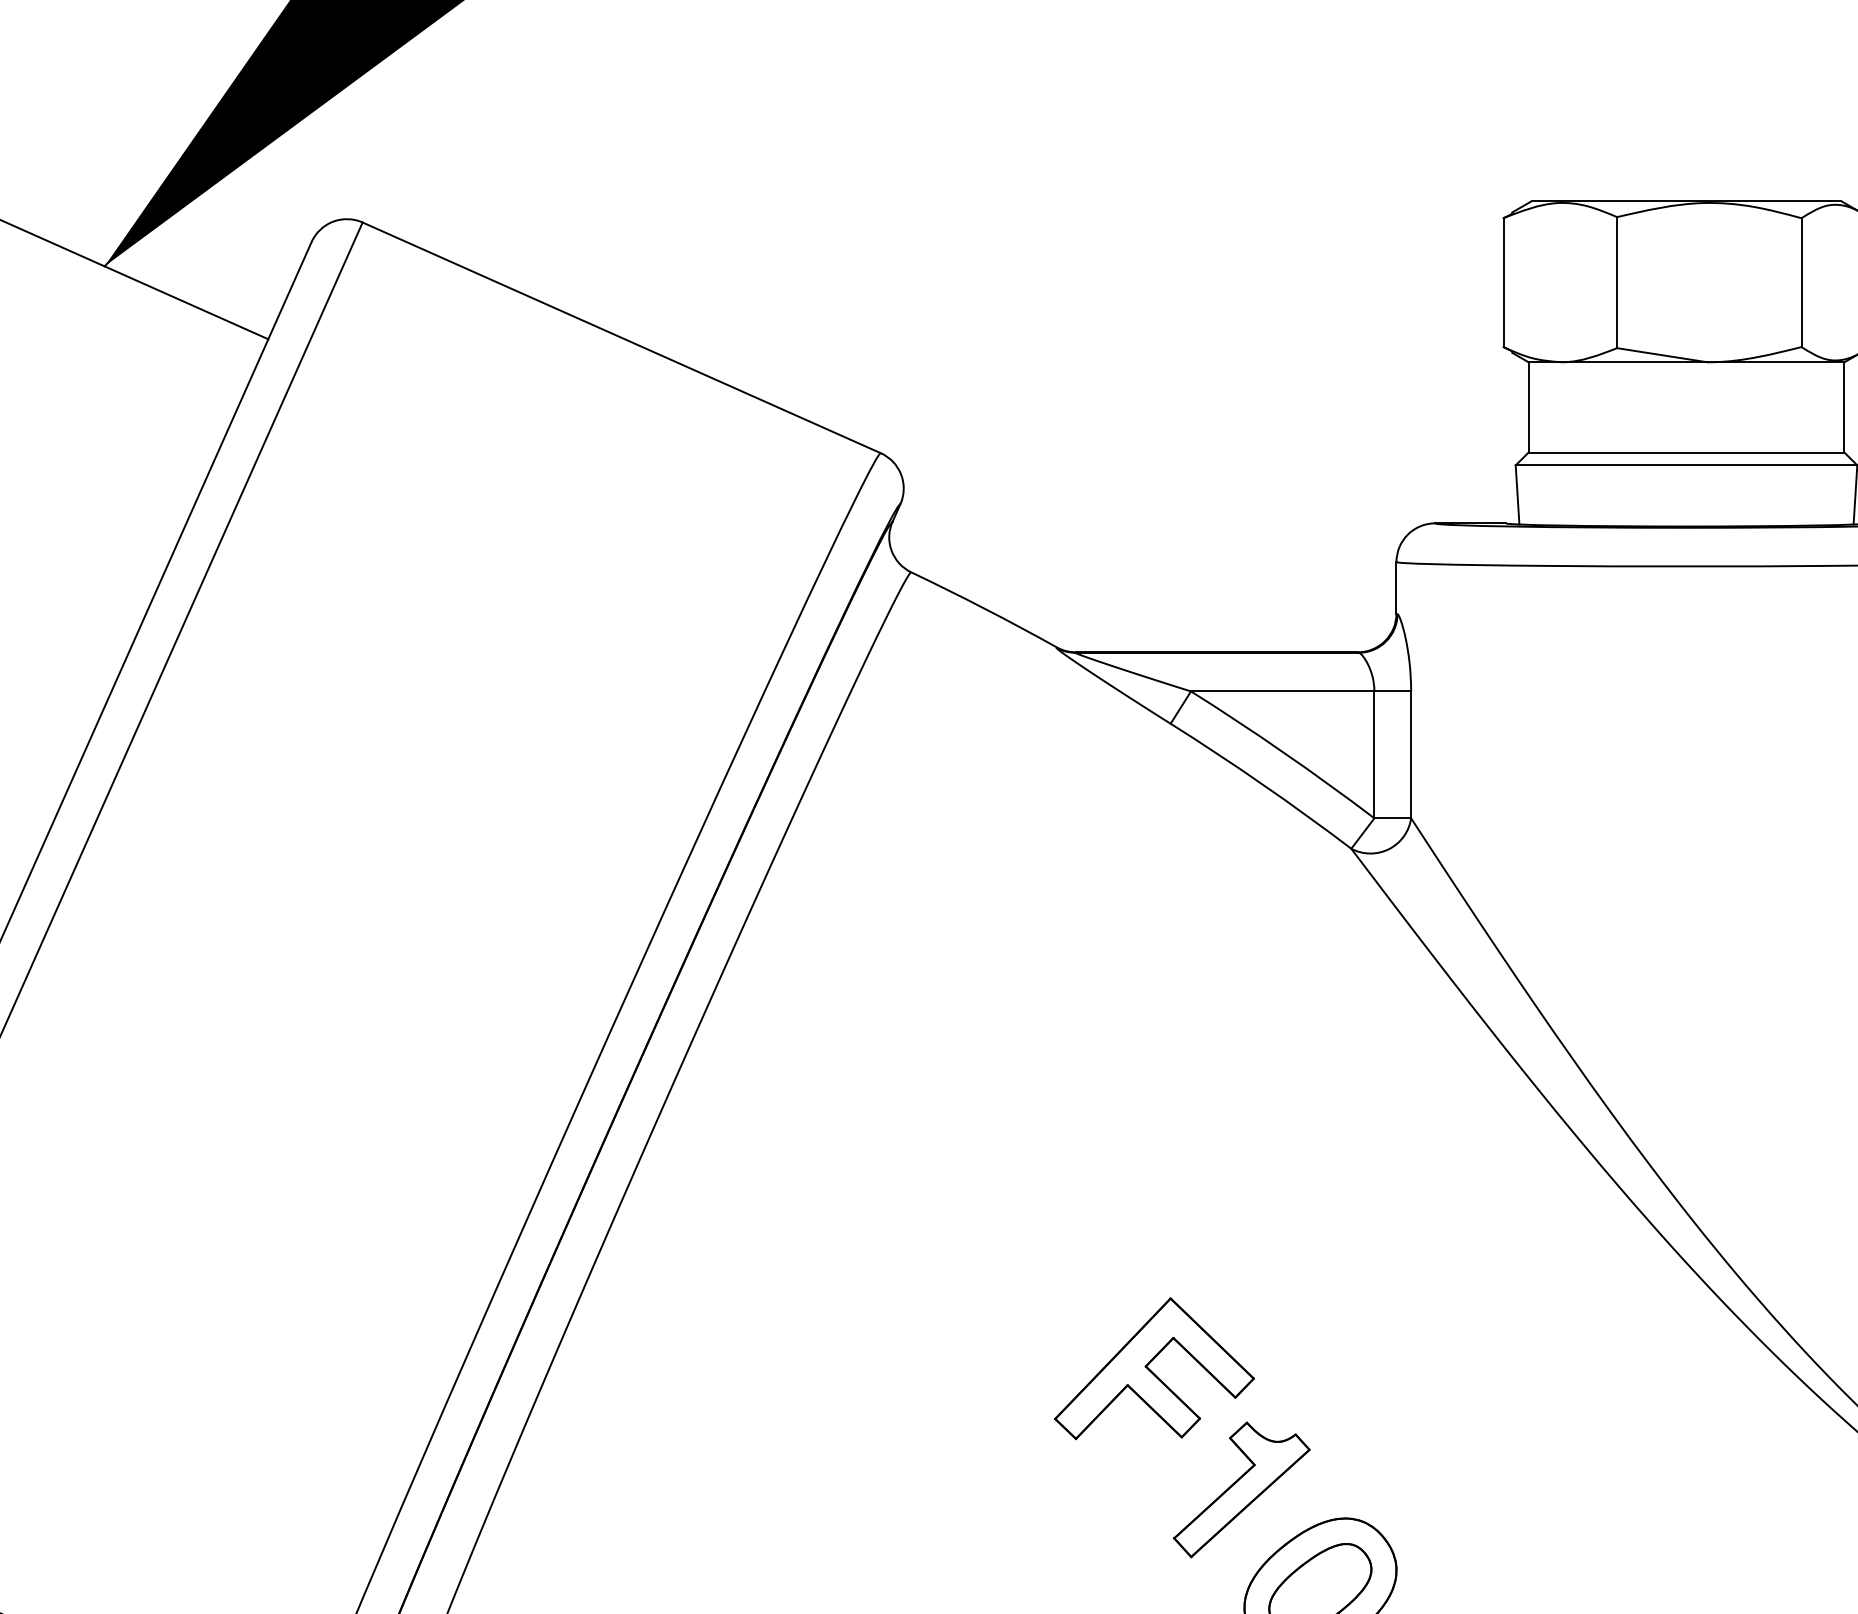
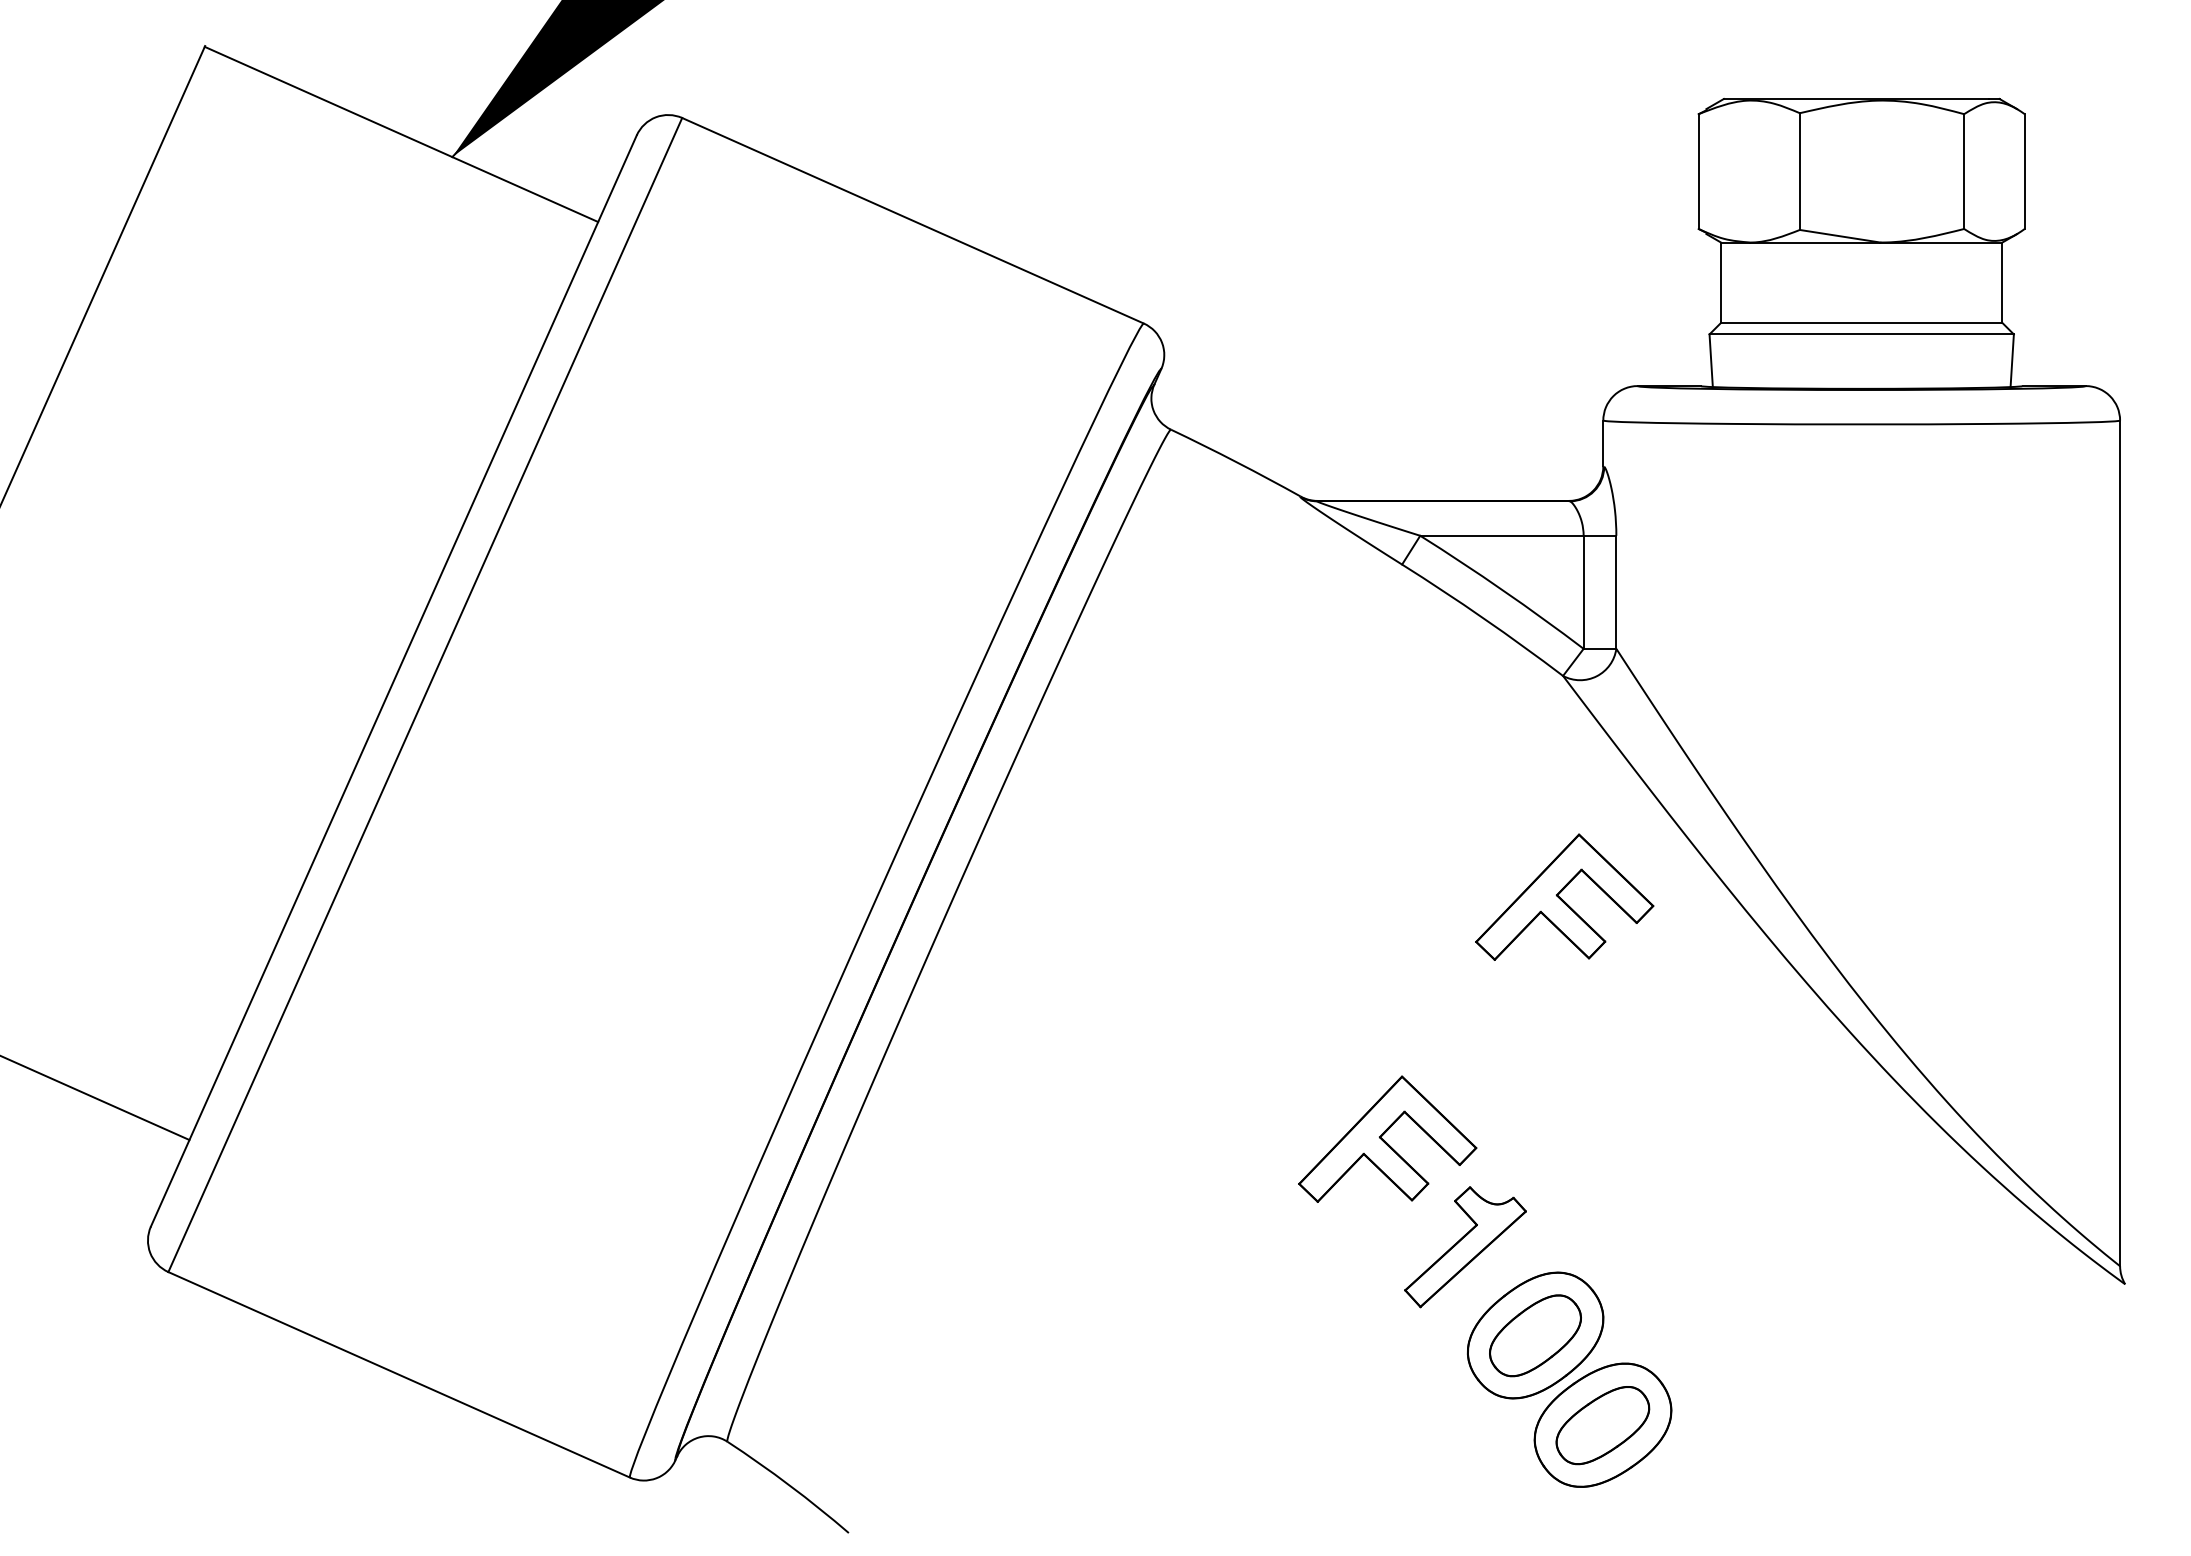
part: (1352, 1096) -> (1564, 896), added

